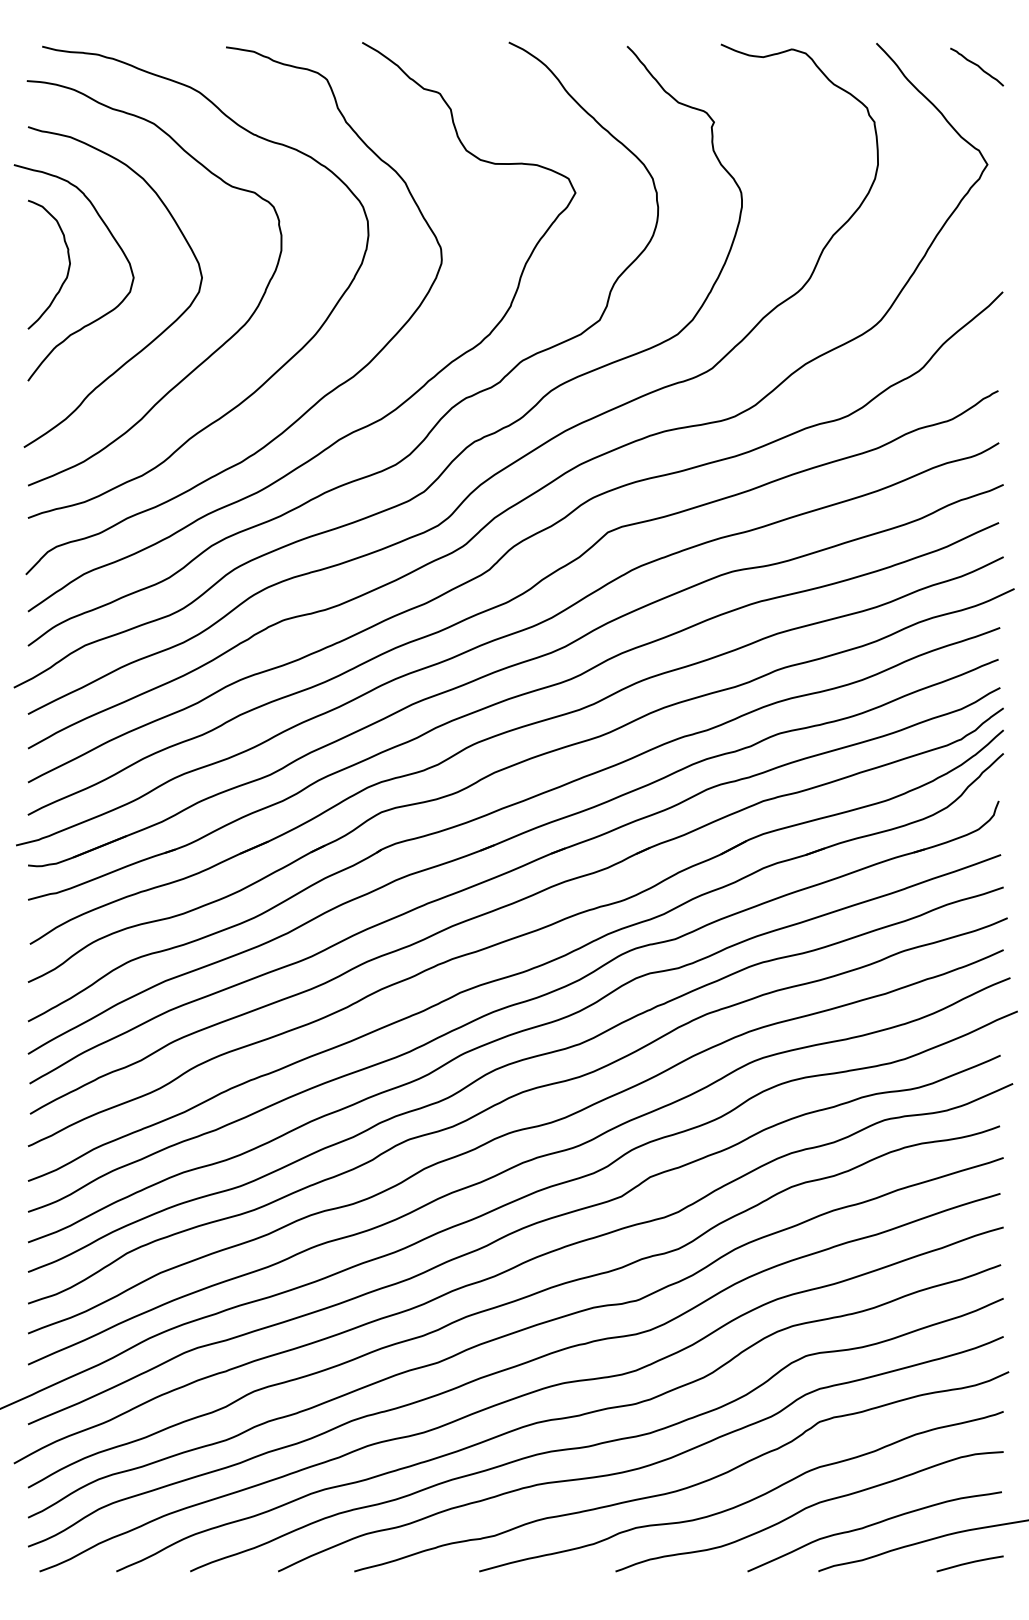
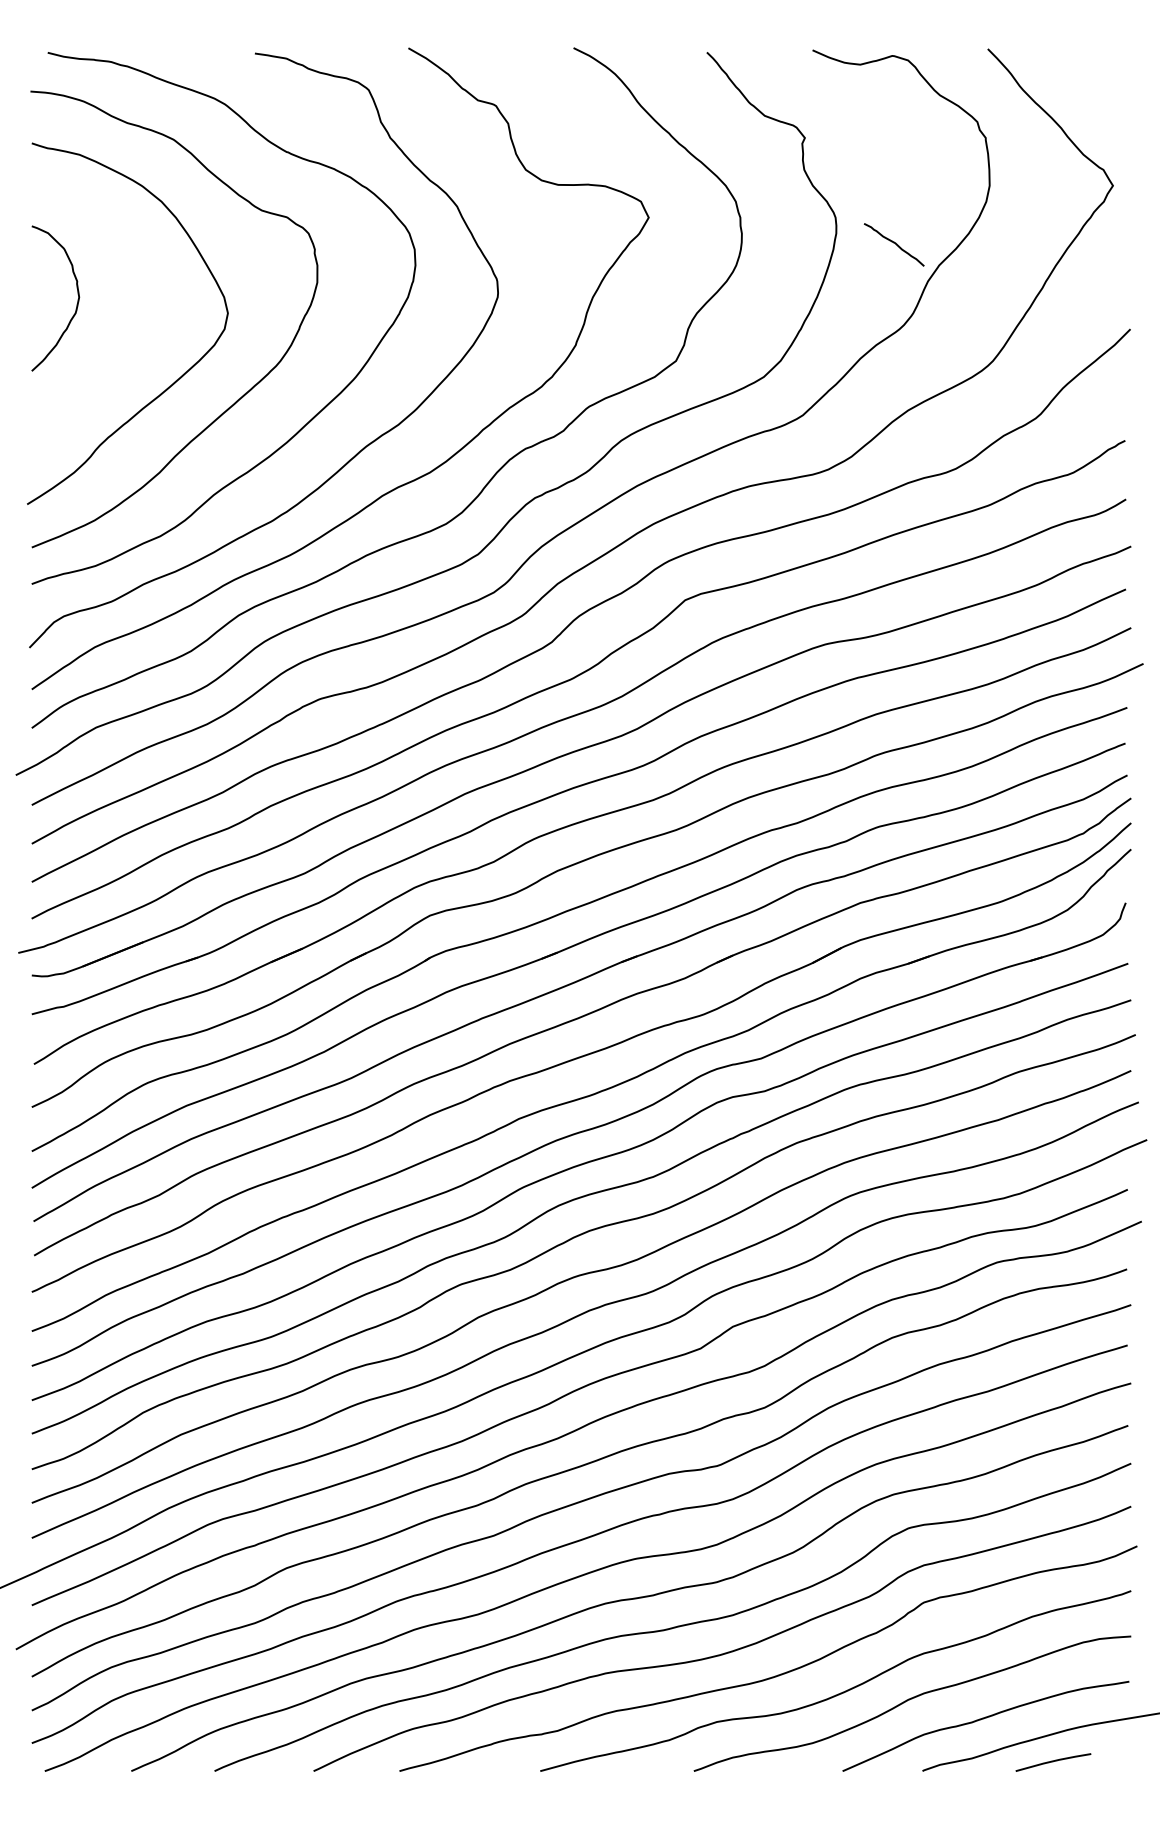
curve: (976, 65) -> (893, 243), moved
curve: (101, 316) -> (114, 356), removed
line: (970, 1563) -> (1053, 1762), moved

